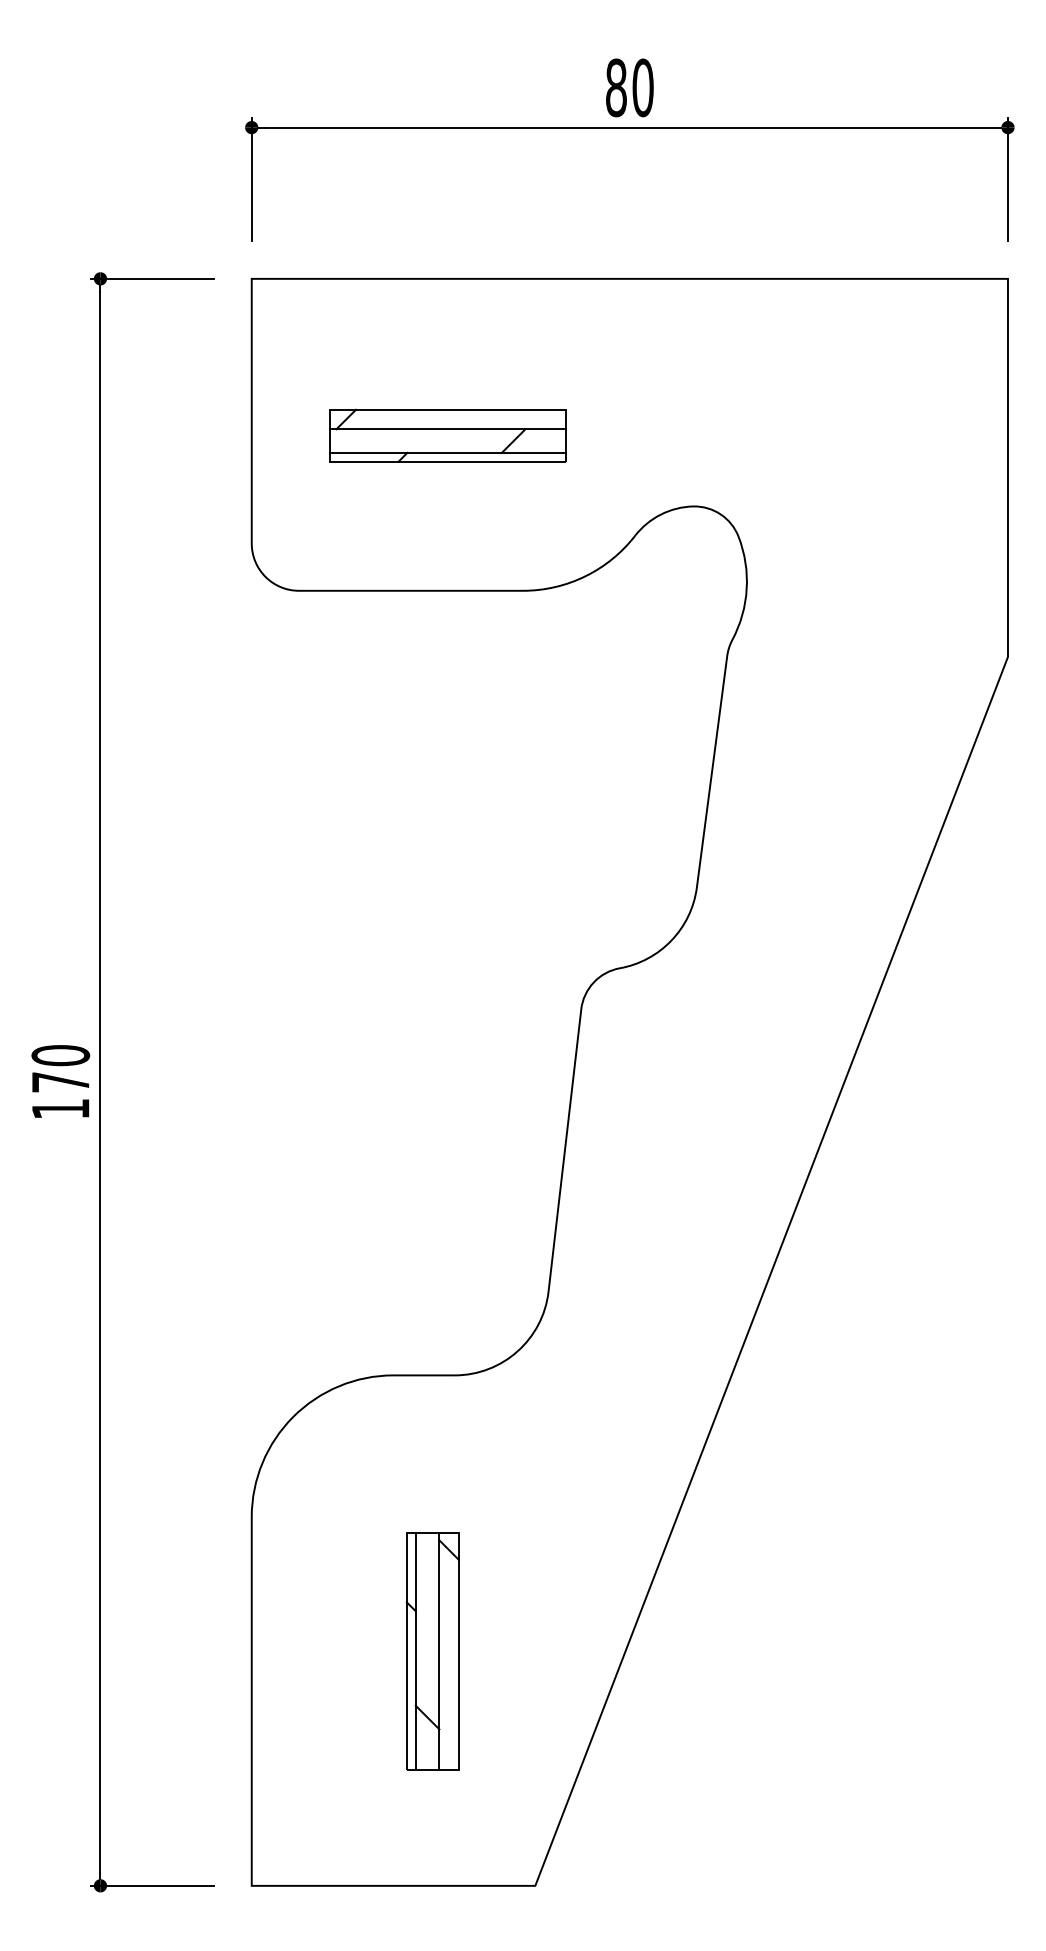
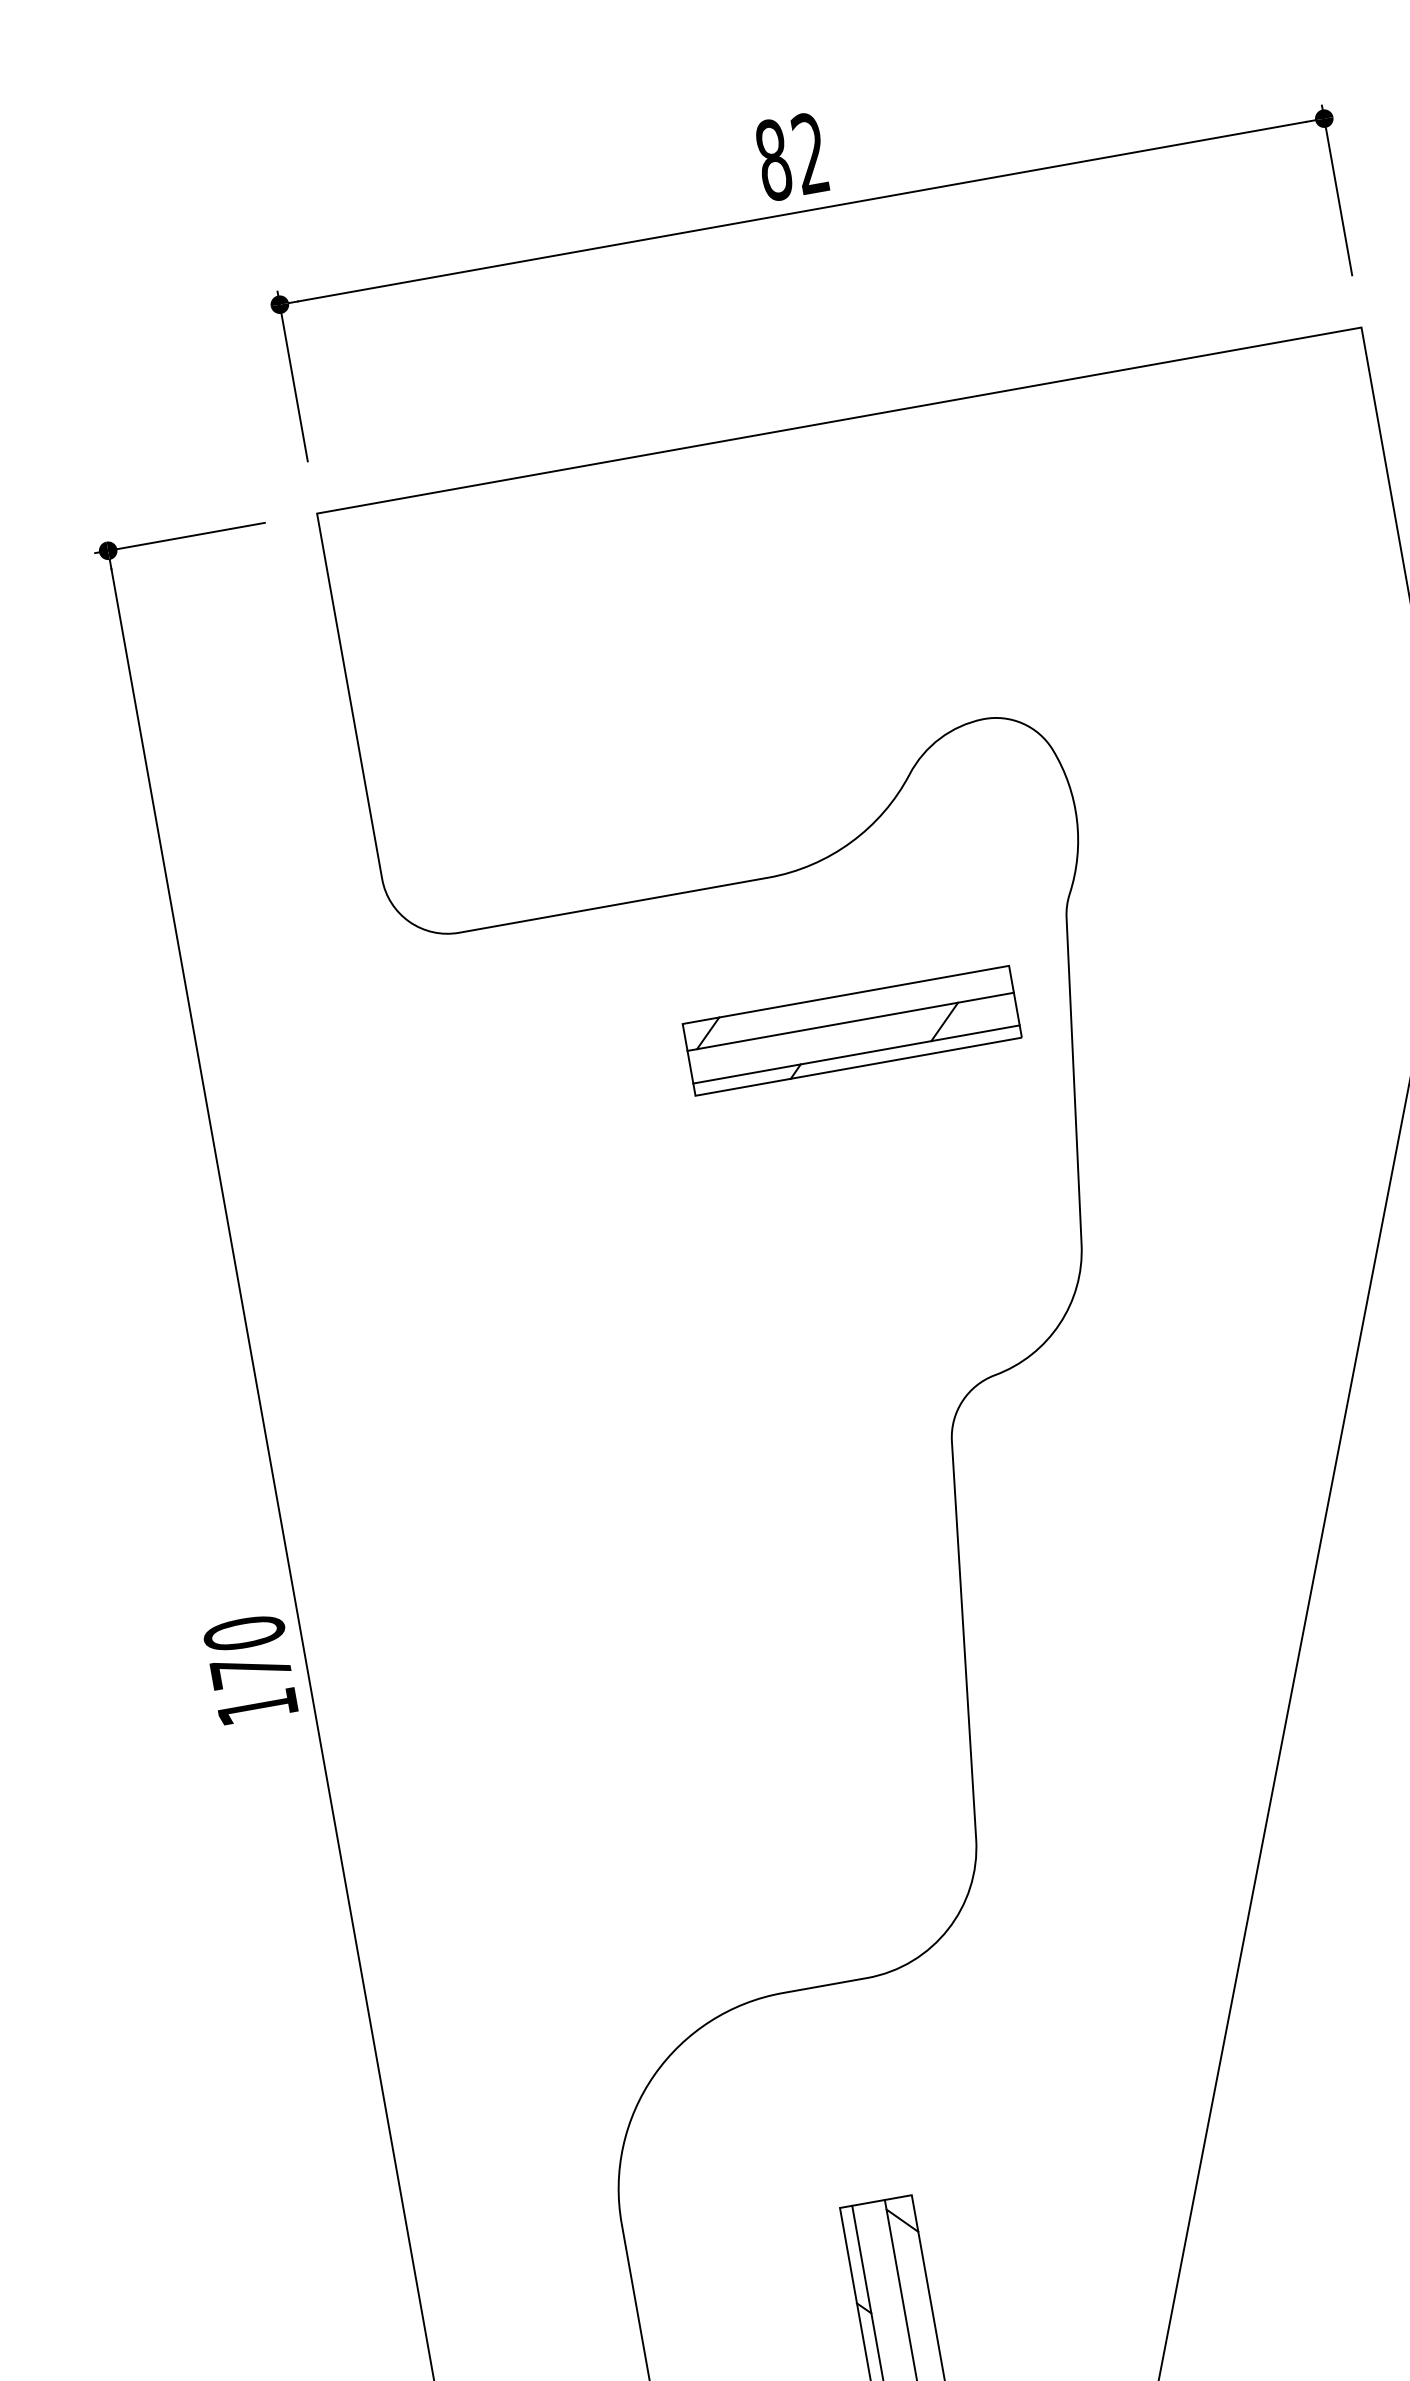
text: (642, 87) -> (809, 153), 80 -> 82
part: (447, 435) -> (851, 1030), moved

